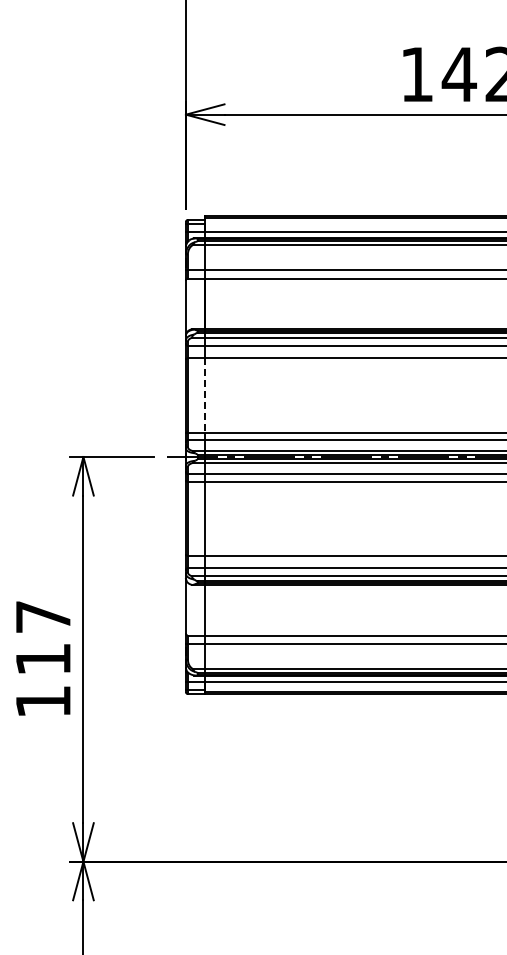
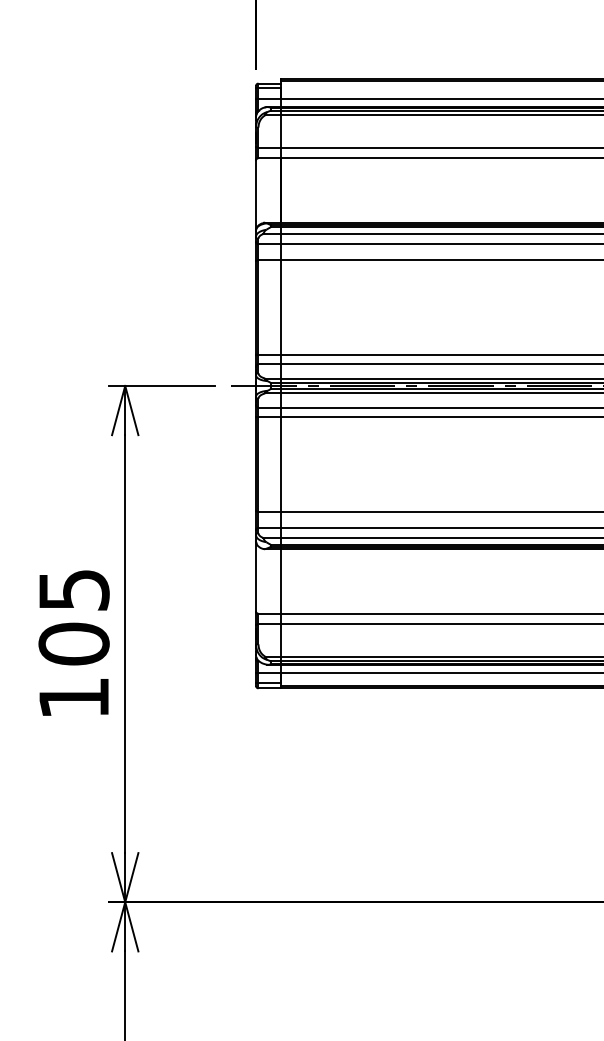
line: (205, 395) -> (280, 307), dashed -> solid
text: (43, 638) -> (74, 617), 117 -> 105

